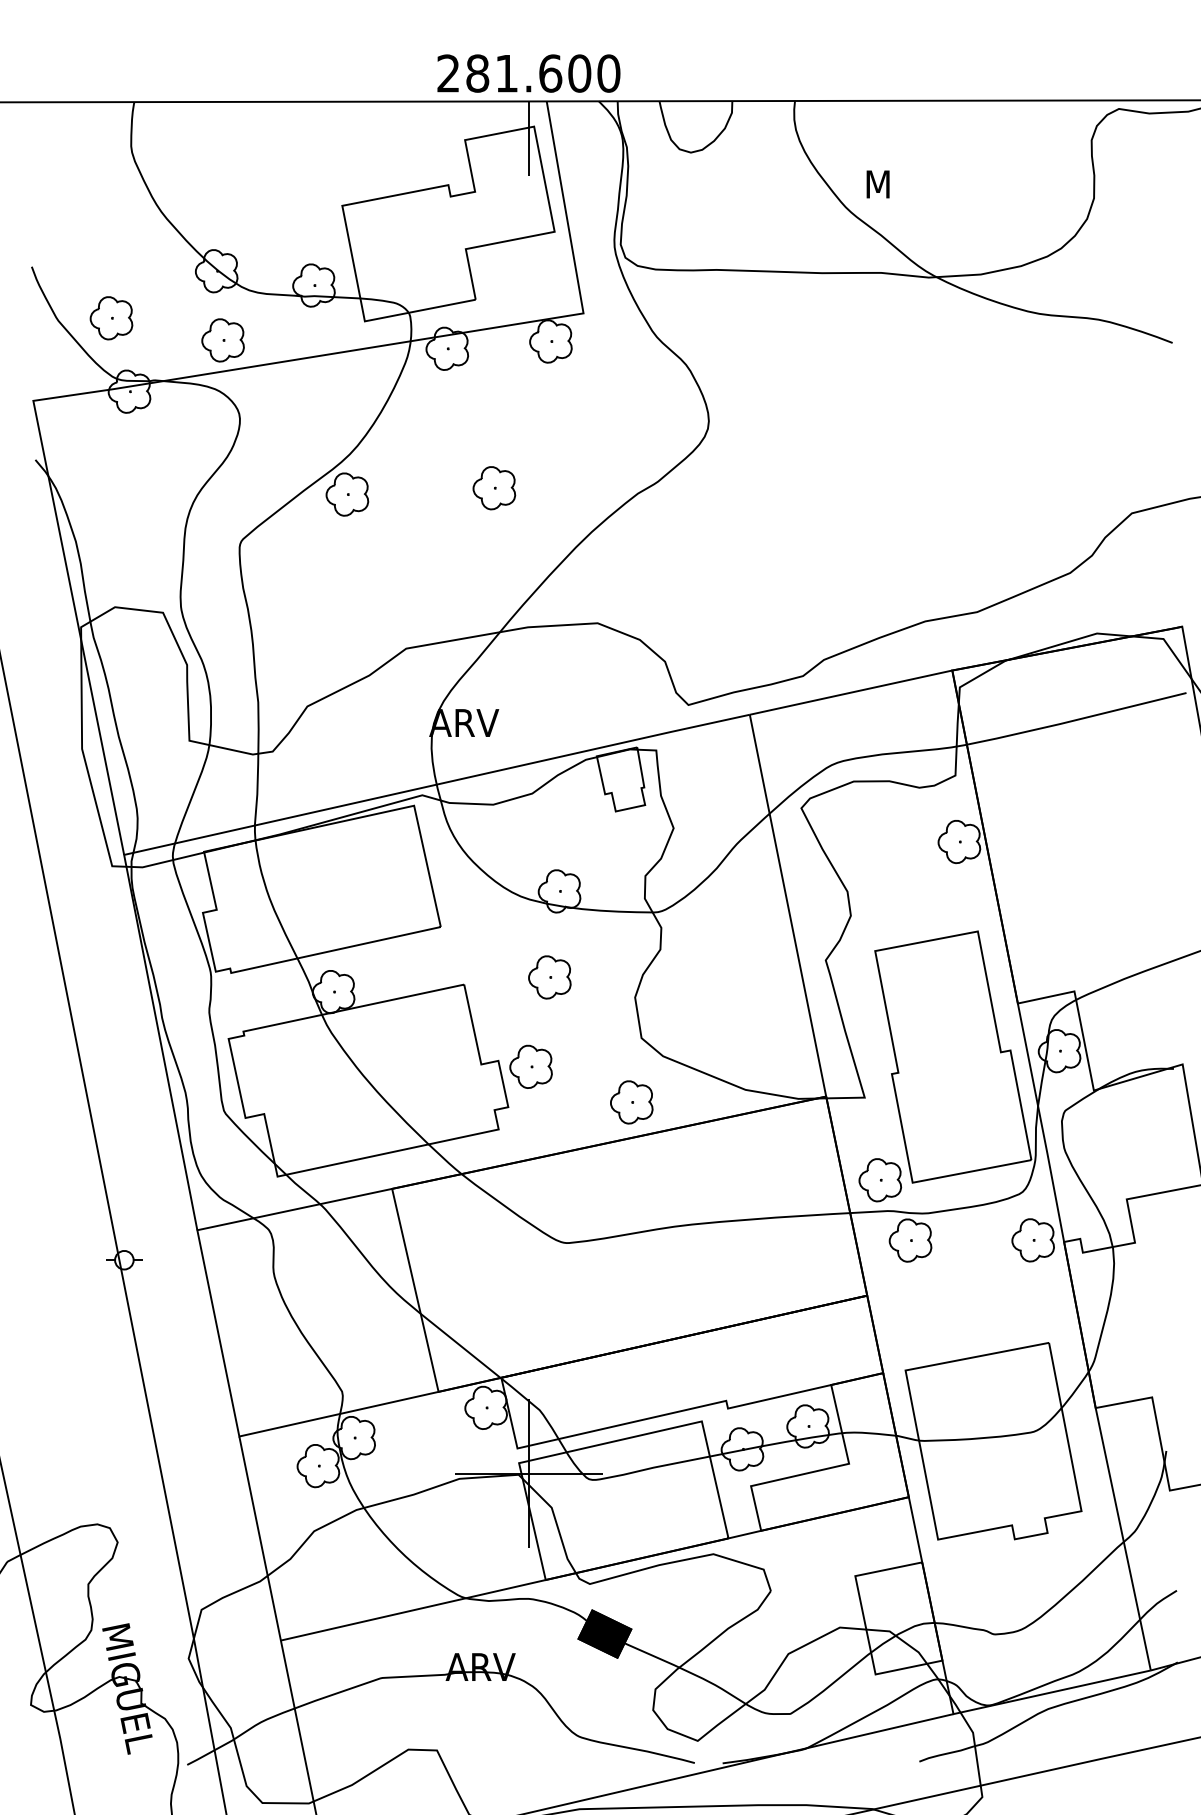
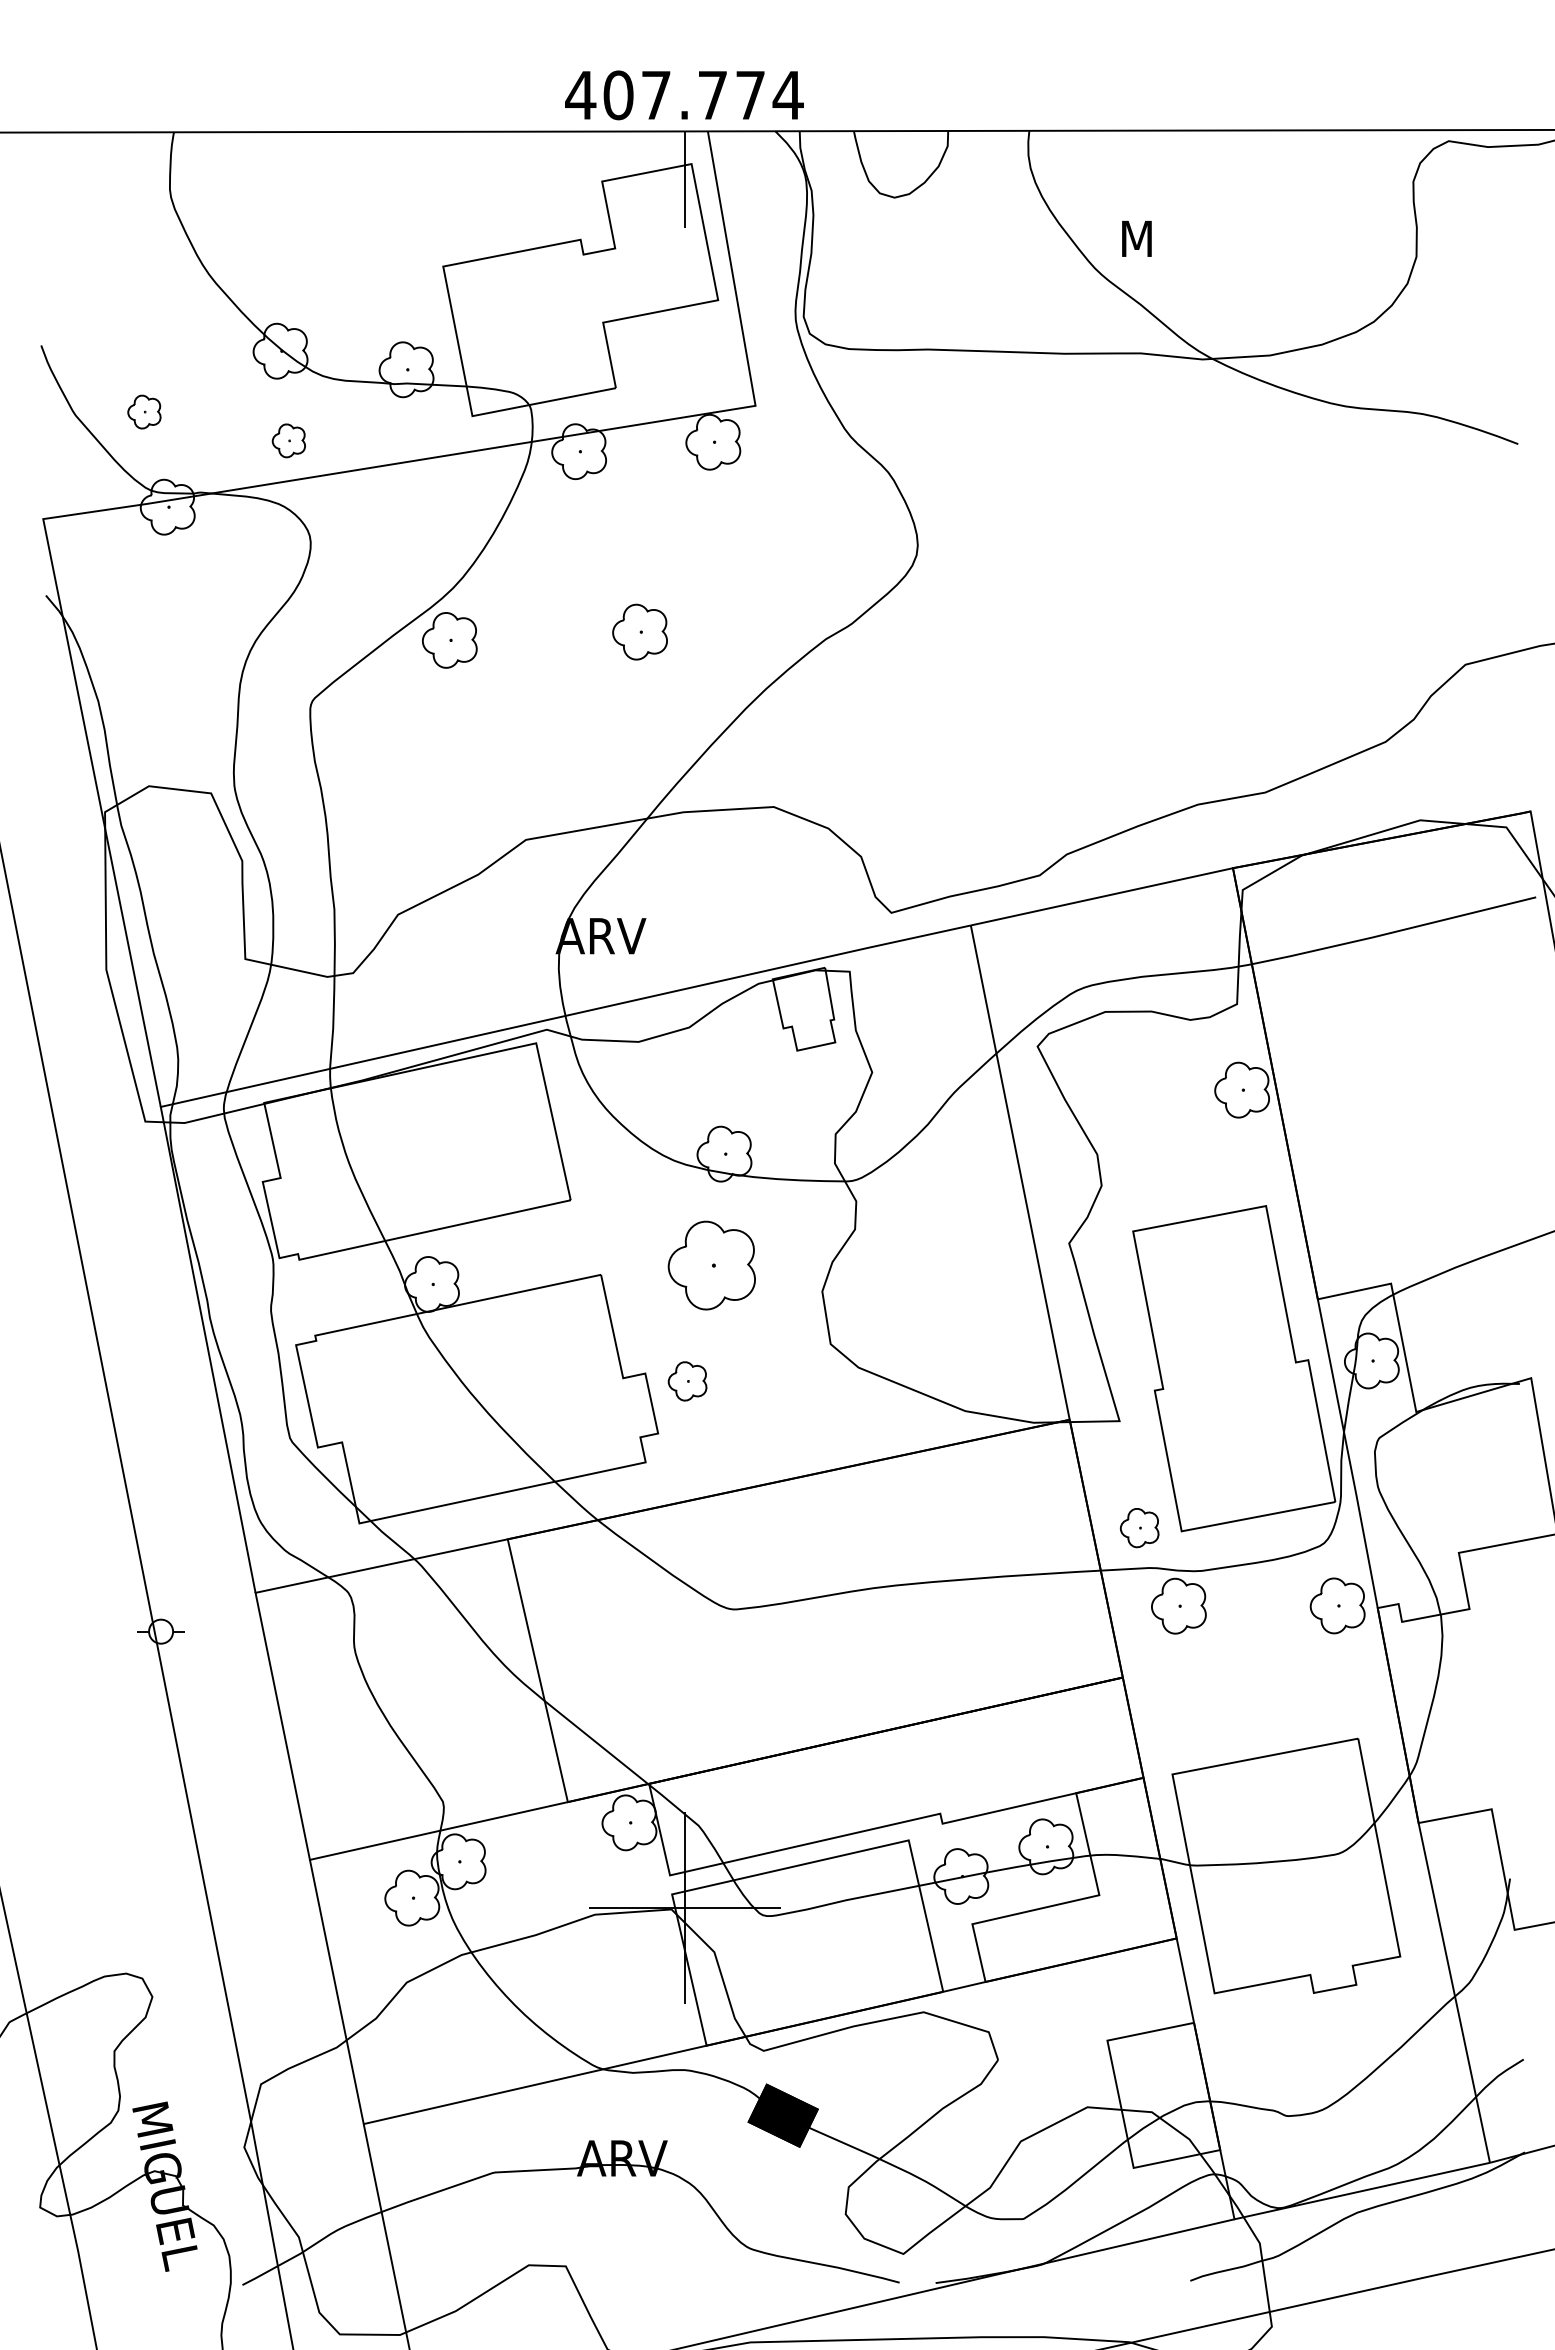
text: (528, 73) -> (684, 95), 281.600 -> 407.774
part: (111, 317) -> (144, 411), size x0.6
part: (222, 340) -> (288, 440), size x0.6
part: (549, 977) -> (711, 1265), size x1.6
part: (530, 1067) -> (687, 1381), size x0.7
part: (631, 1102) -> (817, 1427), removed
part: (880, 1179) -> (1139, 1527), size x0.7

